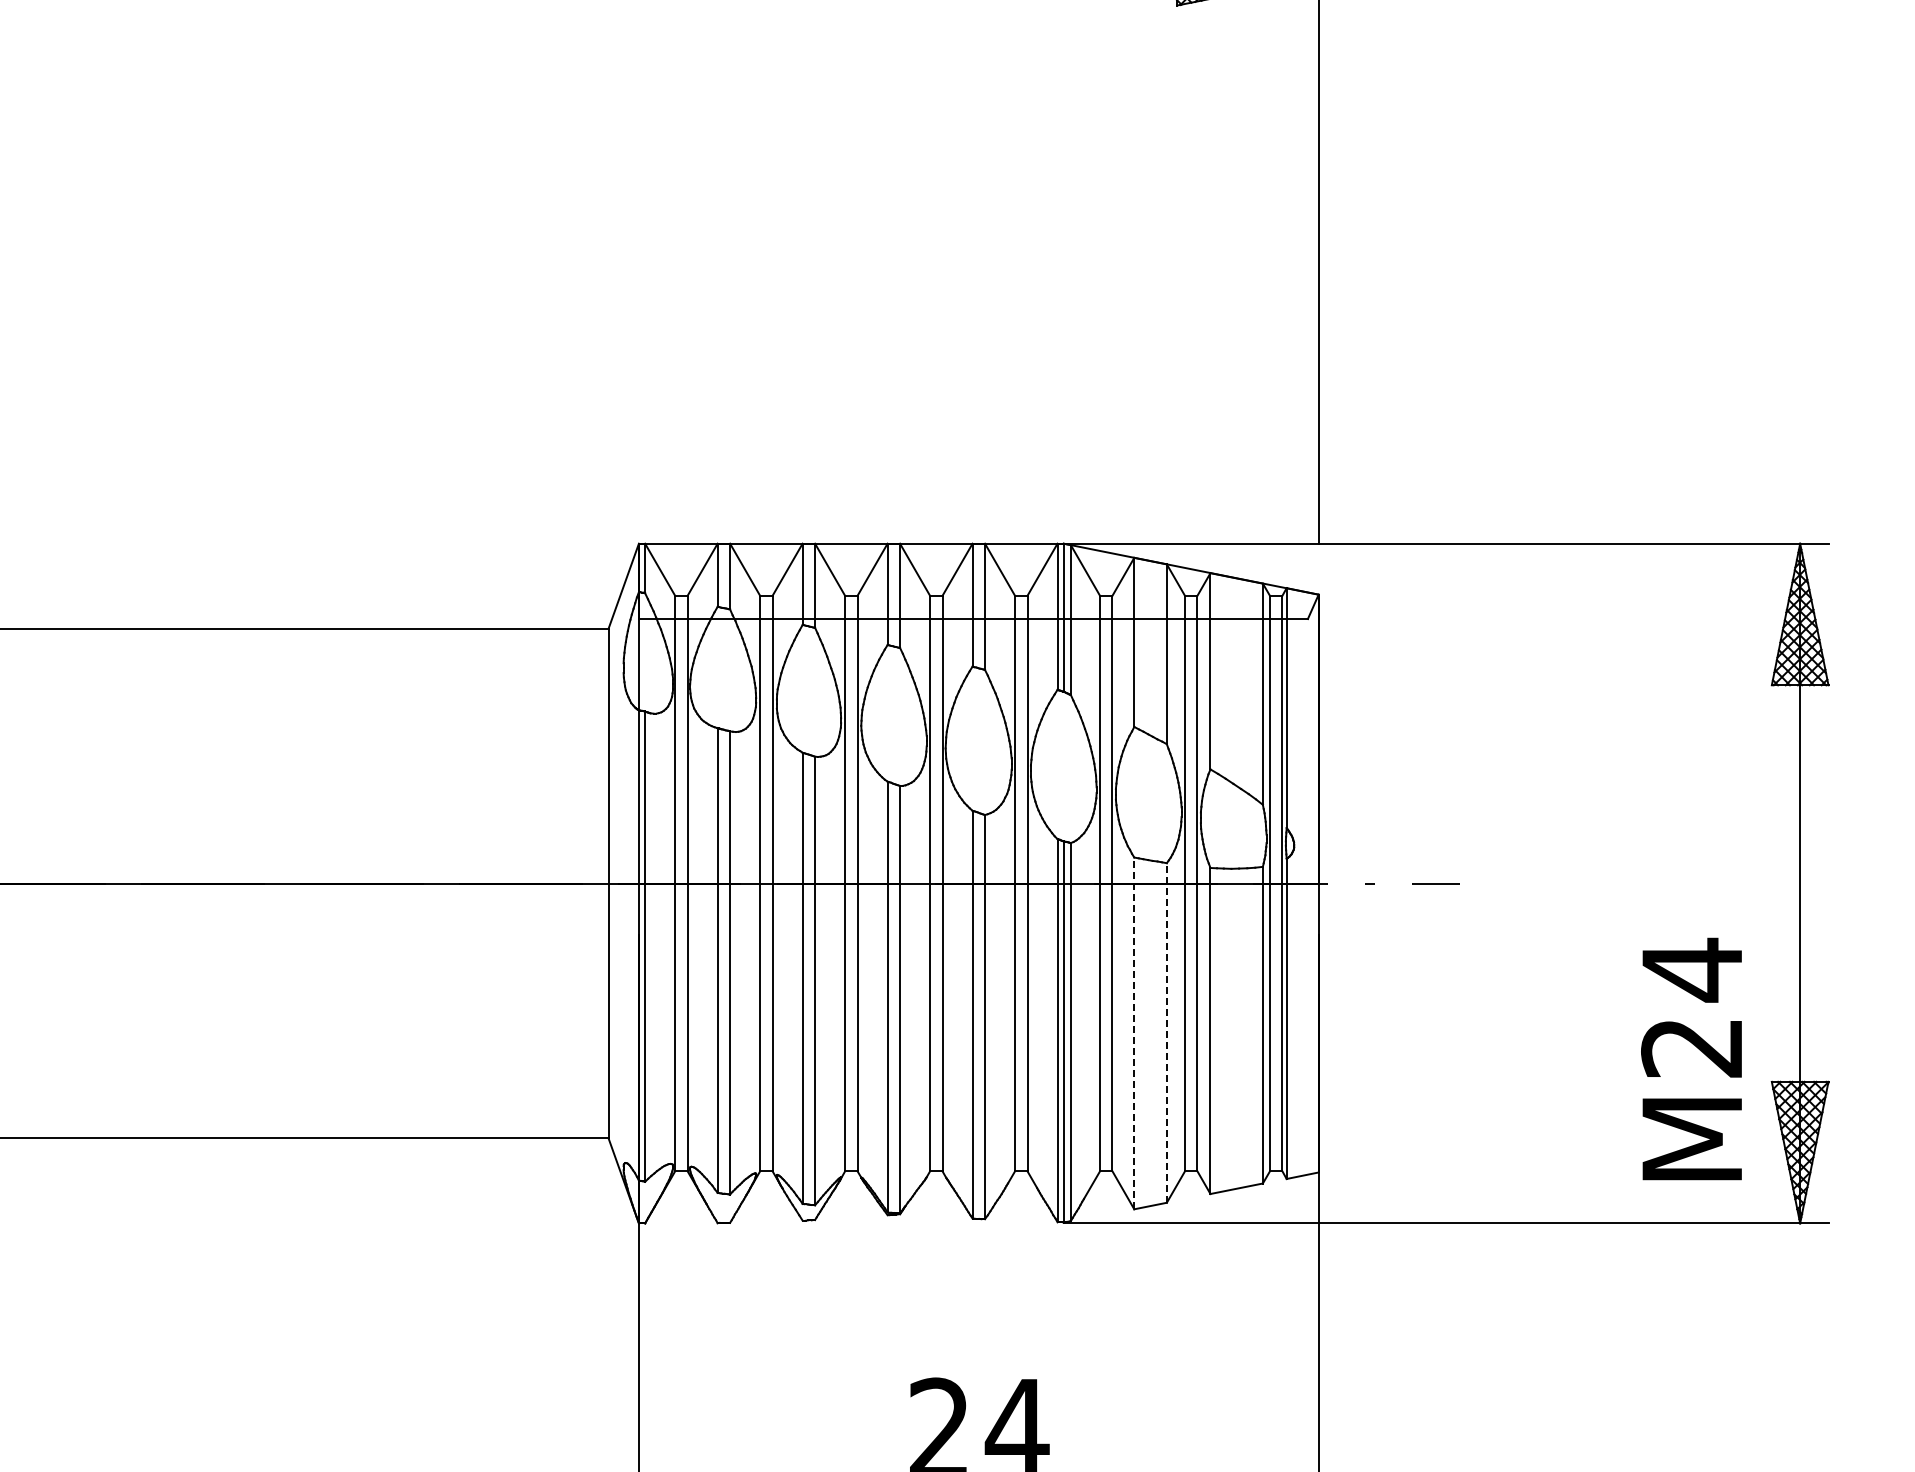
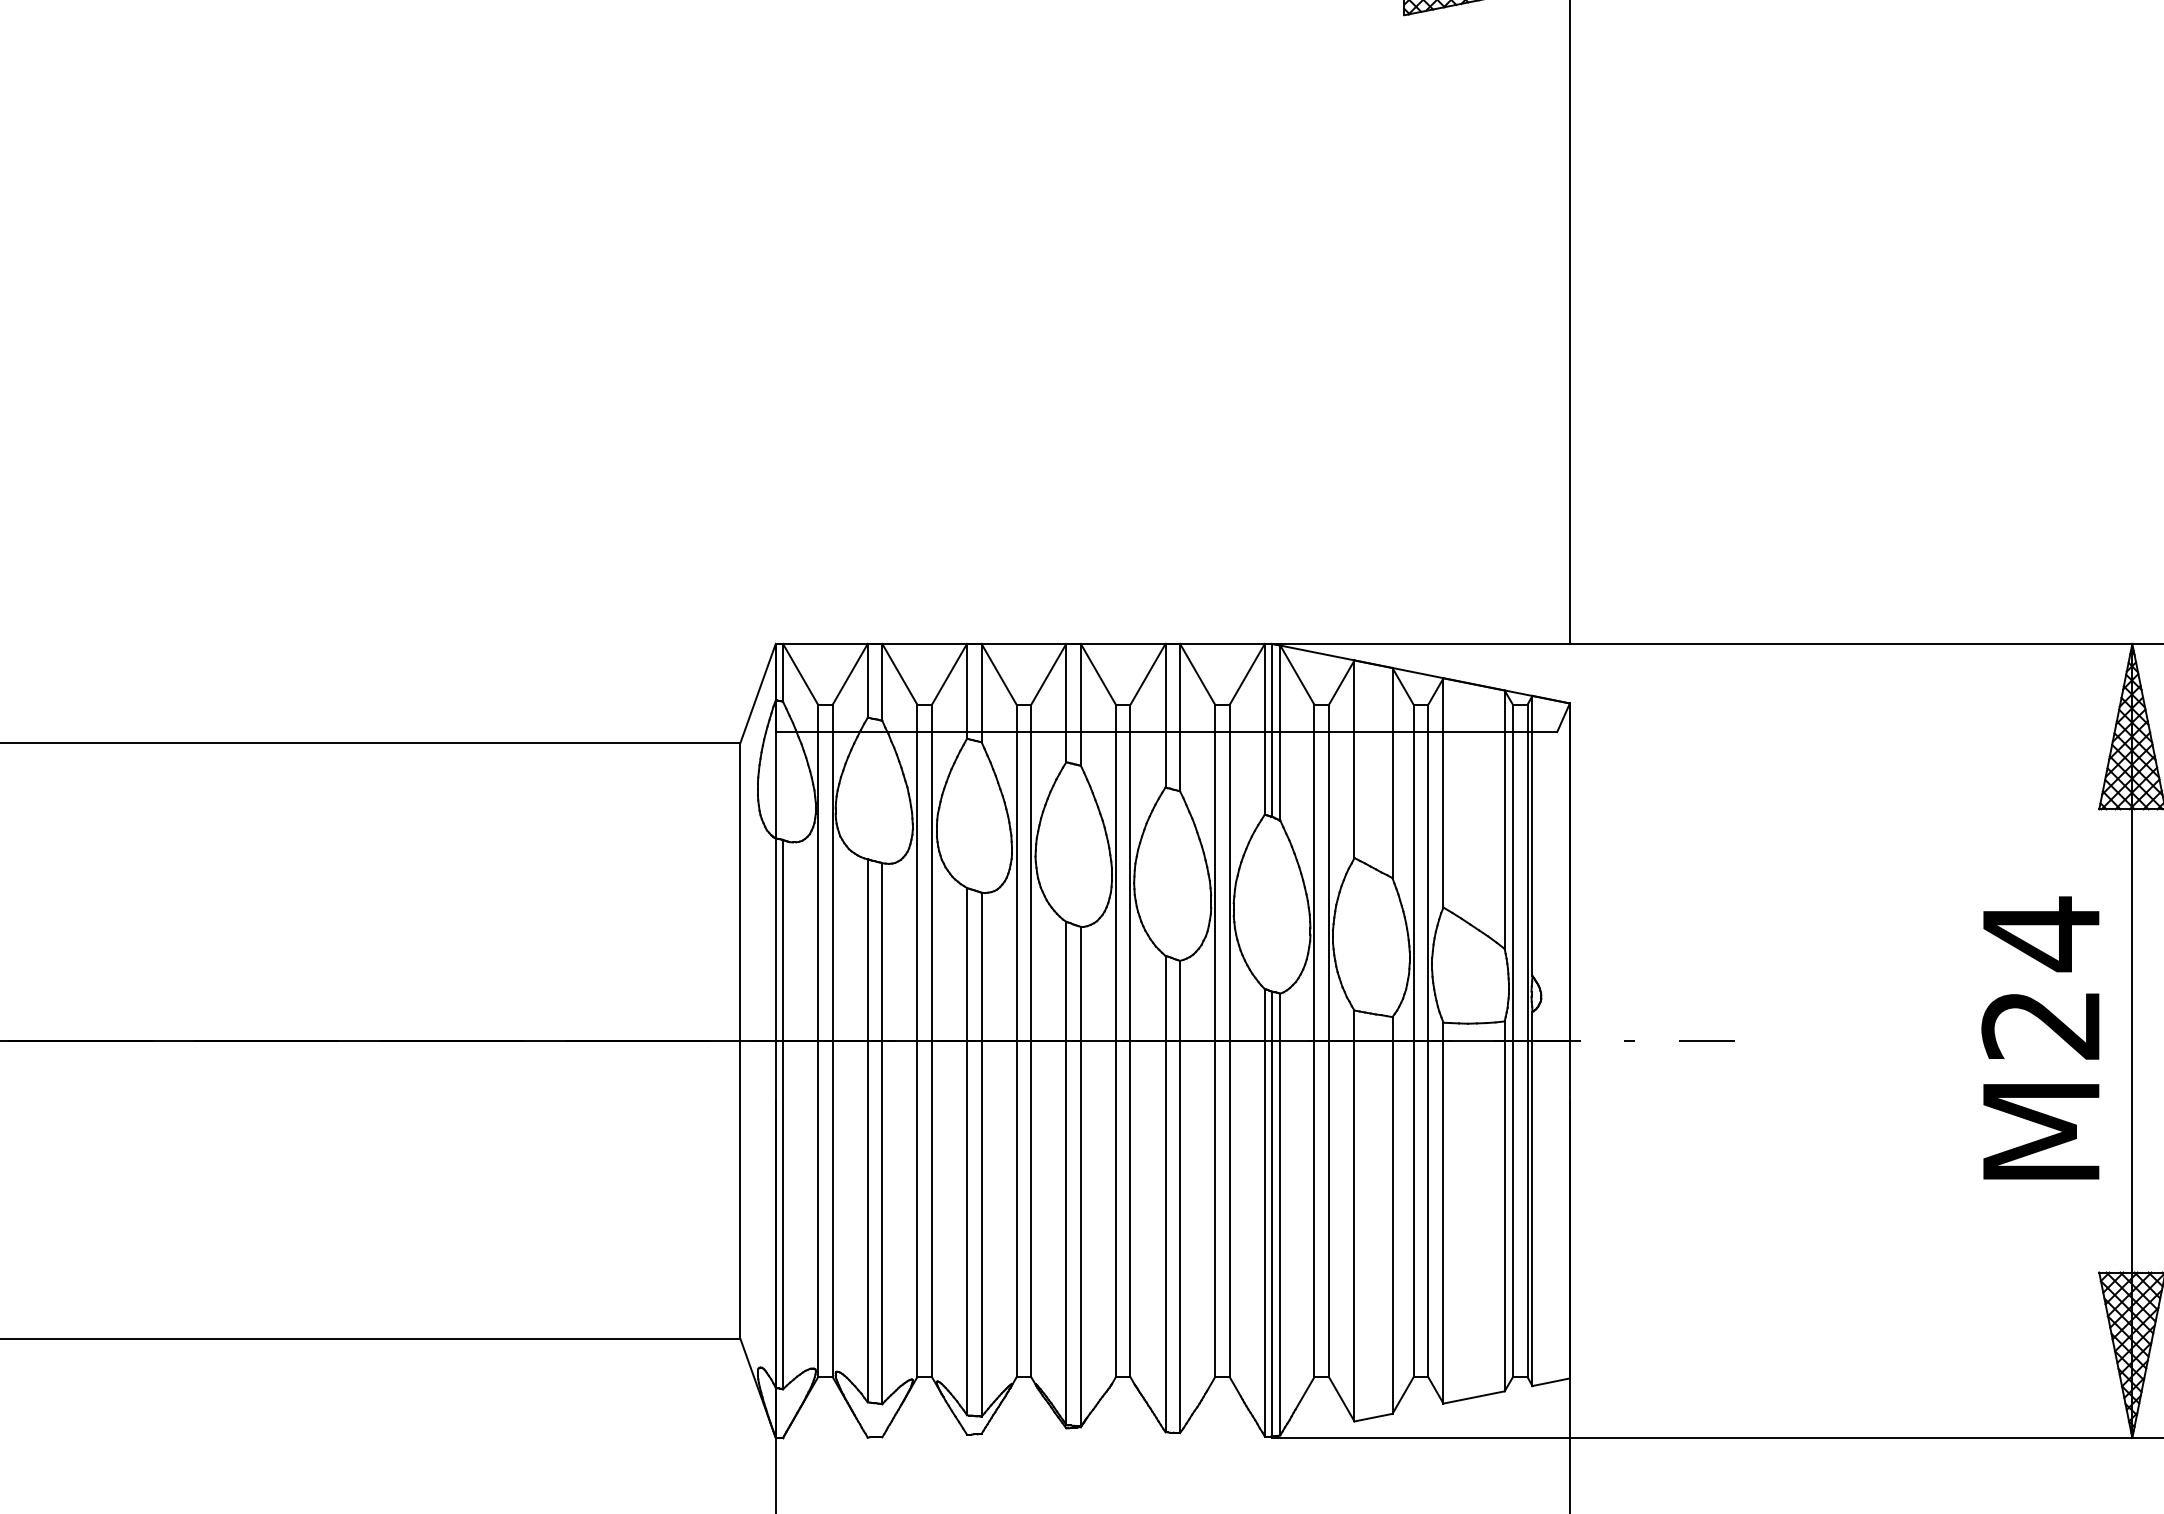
line: (1166, 1032) -> (1392, 1214), dashed -> solid
line: (1134, 1033) -> (1354, 1216), dashed -> solid
text: (1691, 1058) -> (2040, 1037), moved

